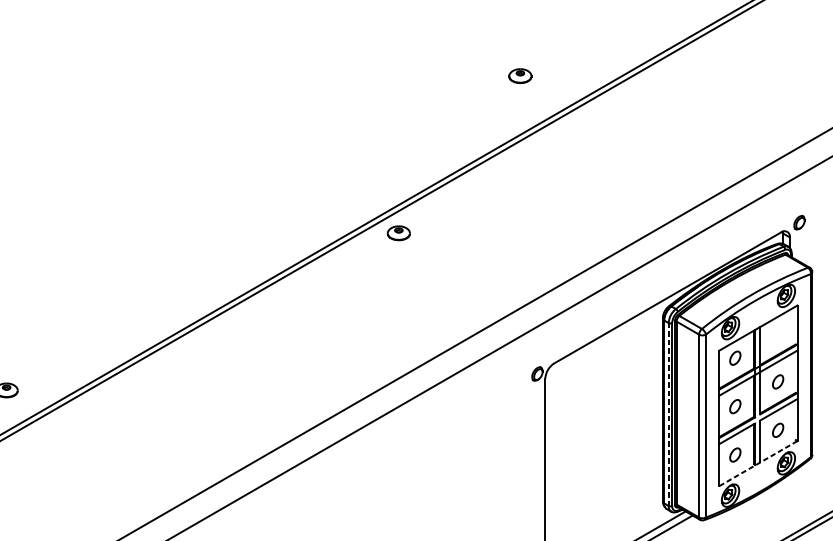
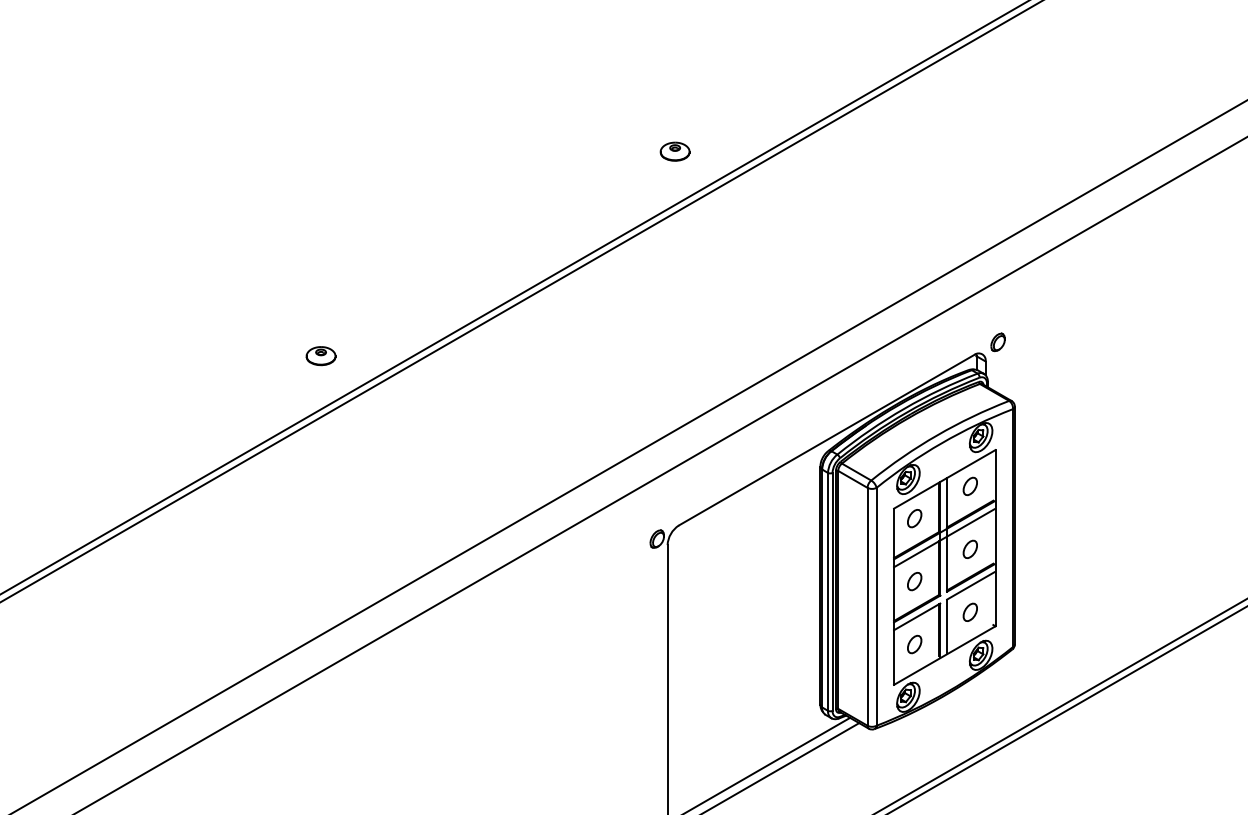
part: (519, 75) -> (674, 151), moved
part: (398, 233) -> (320, 356), moved
part: (777, 332) -> (969, 485), added
line: (668, 414) -> (827, 591), dashed -> solid
line: (758, 463) -> (944, 655), dashed -> solid

